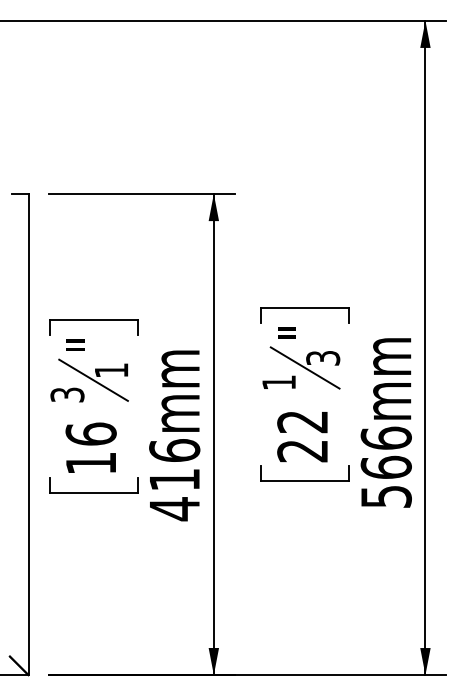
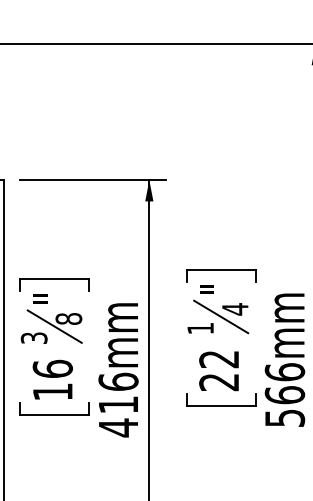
text: (323, 358) -> (235, 309), 3 -> 4
text: (111, 370) -> (68, 318), 1 -> 8

